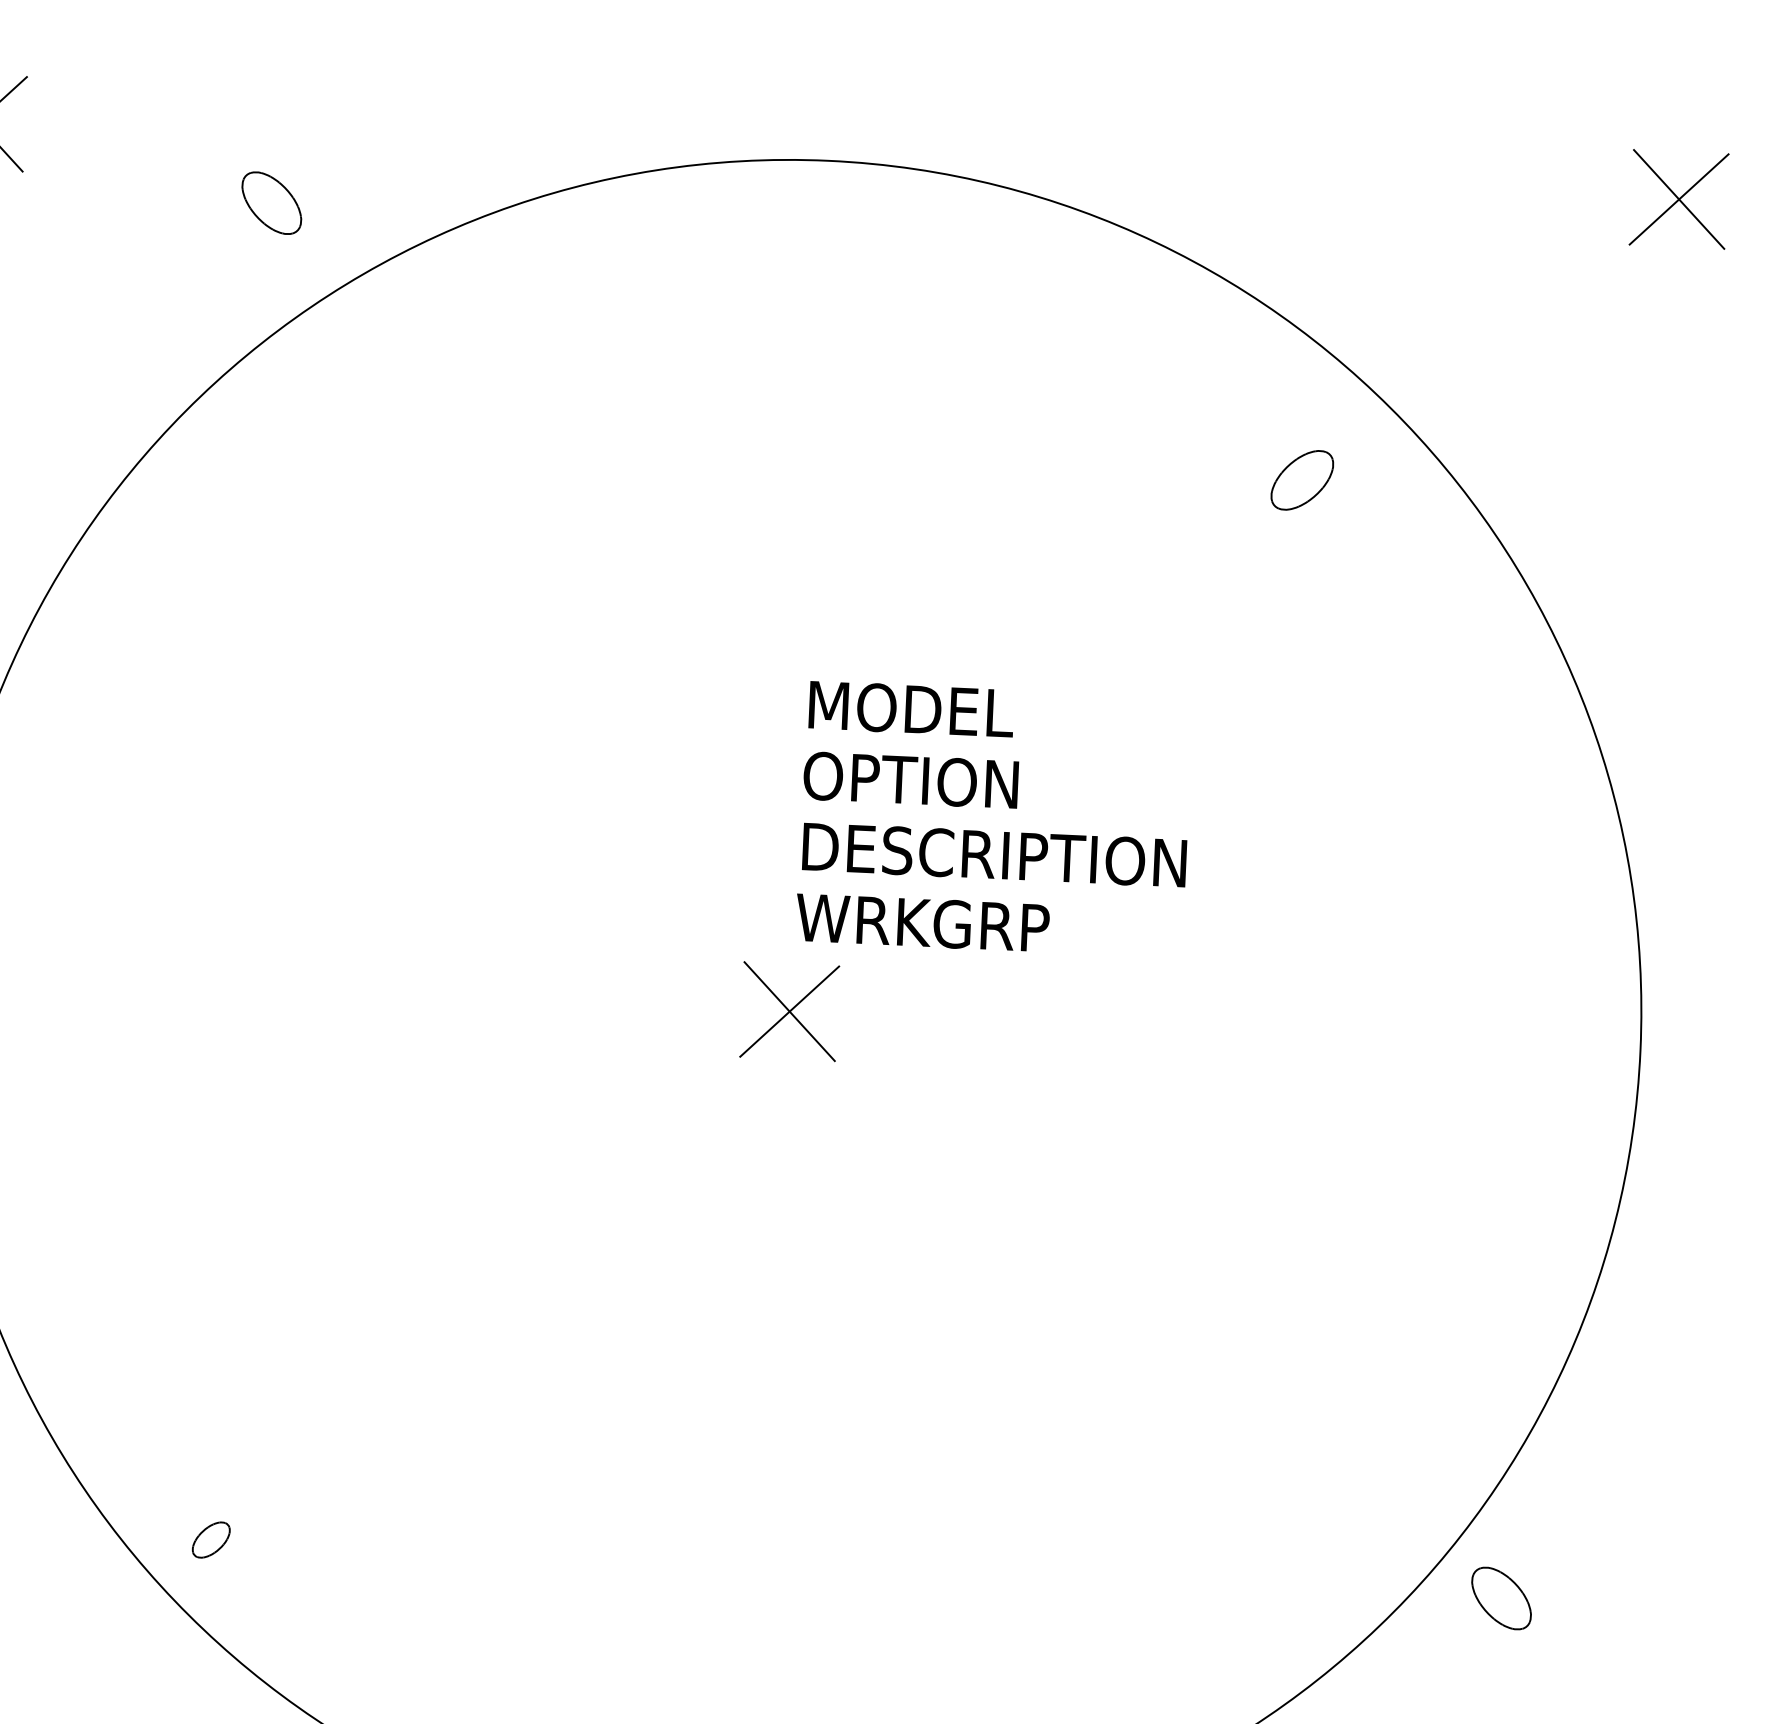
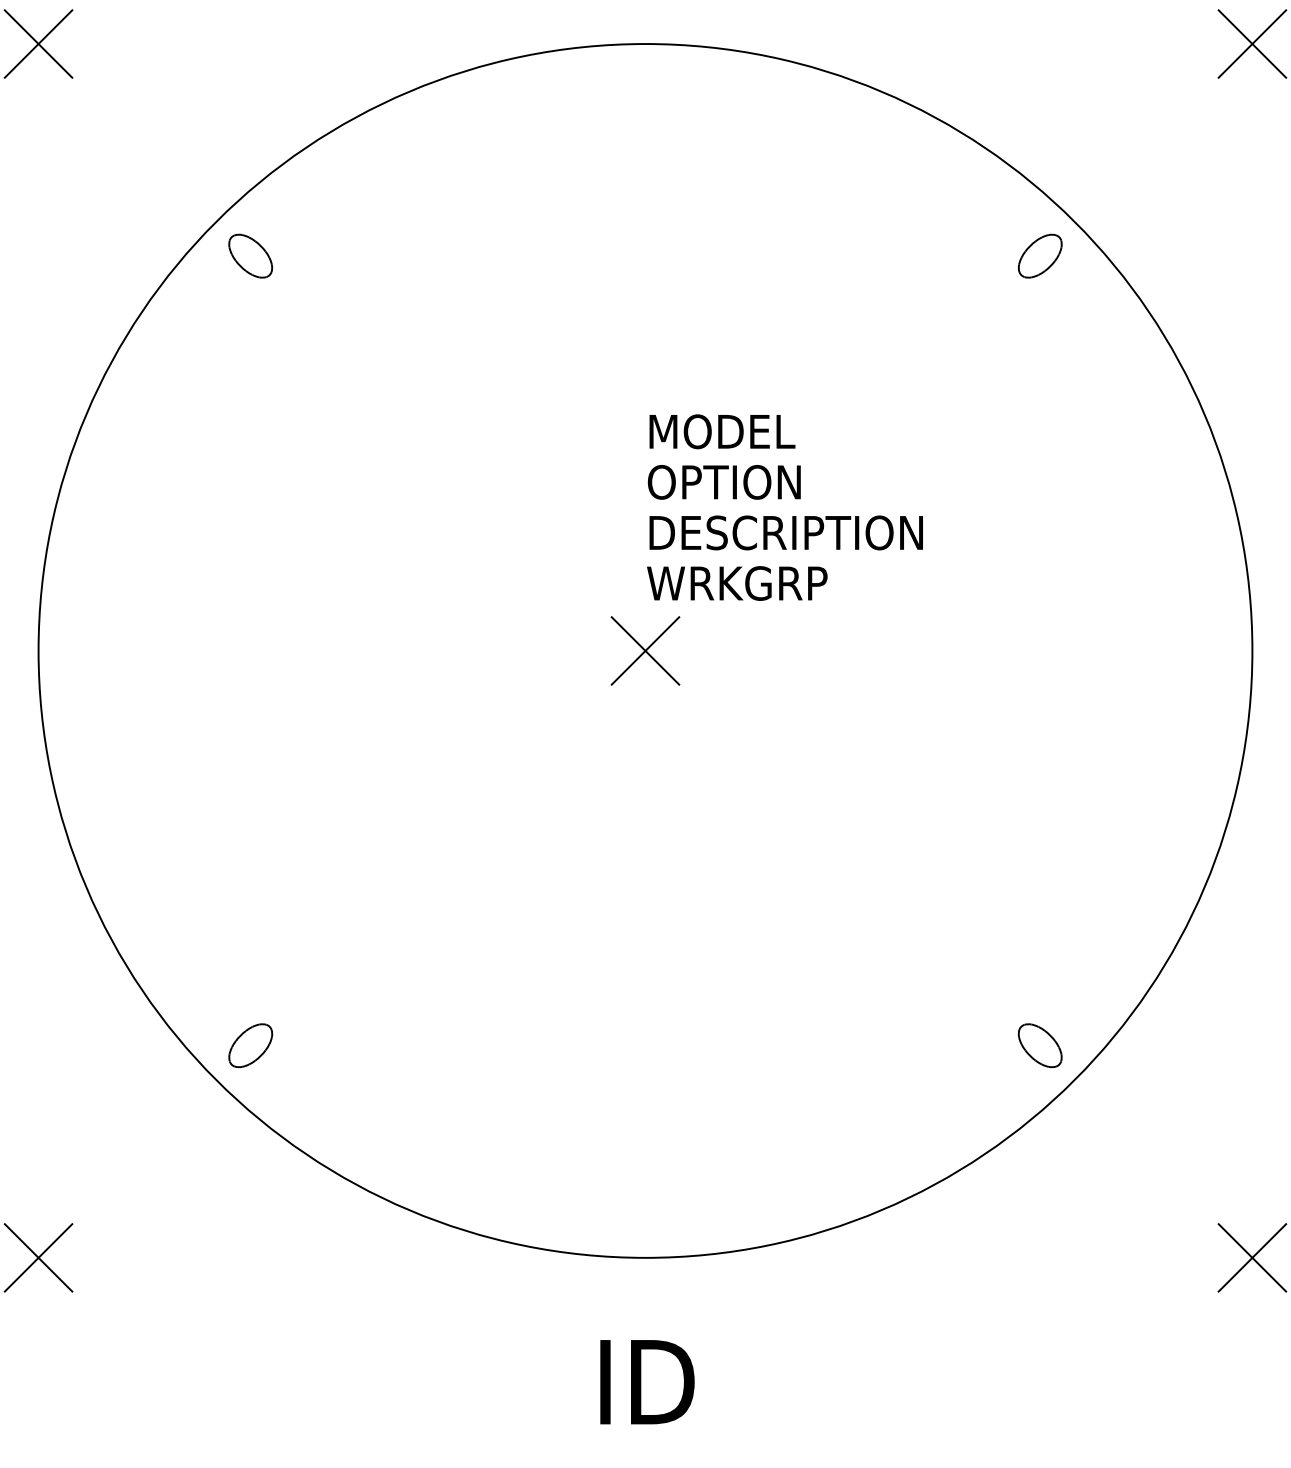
part: (271, 202) -> (250, 255), moved
part: (1301, 479) -> (1039, 255), moved
part: (210, 1539) -> (250, 1045), size x1.67
part: (1500, 1598) -> (1039, 1045), moved

